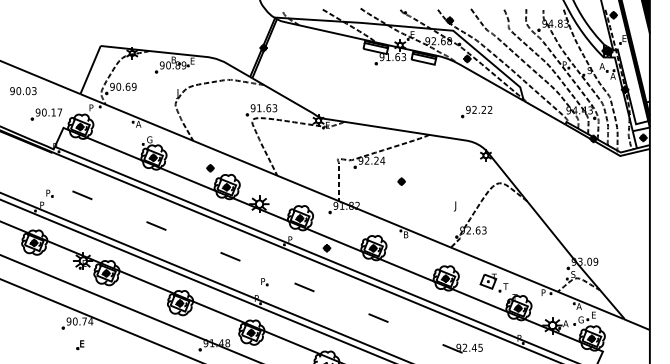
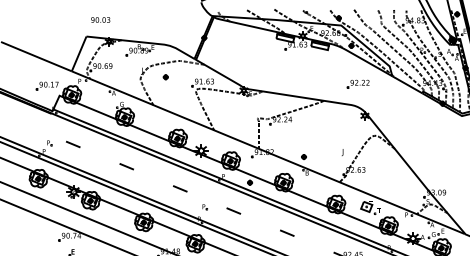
text: (23, 91) -> (100, 20), moved
part: (210, 168) -> (165, 77), moved
part: (401, 181) -> (303, 156), moved

